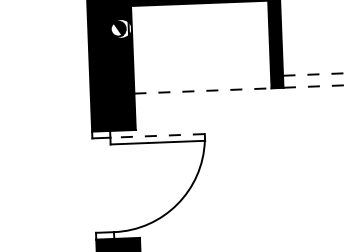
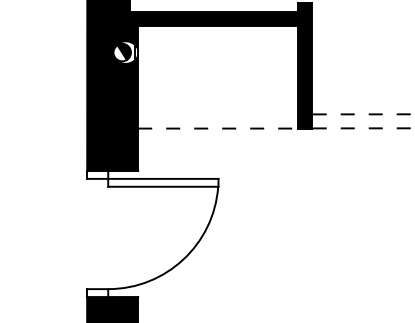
line: (156, 135) -> (162, 178), dashed -> solid

